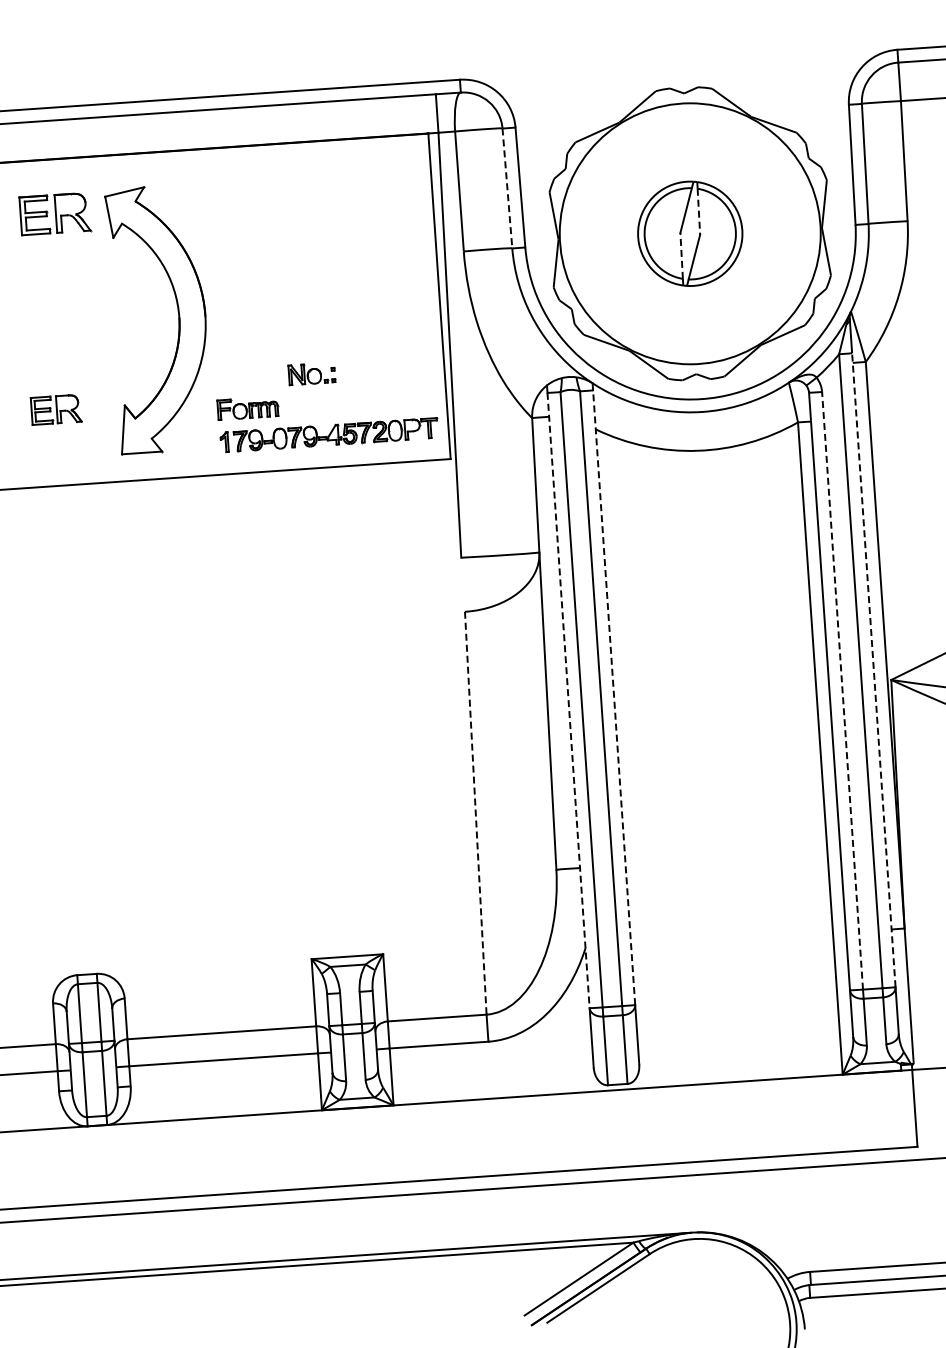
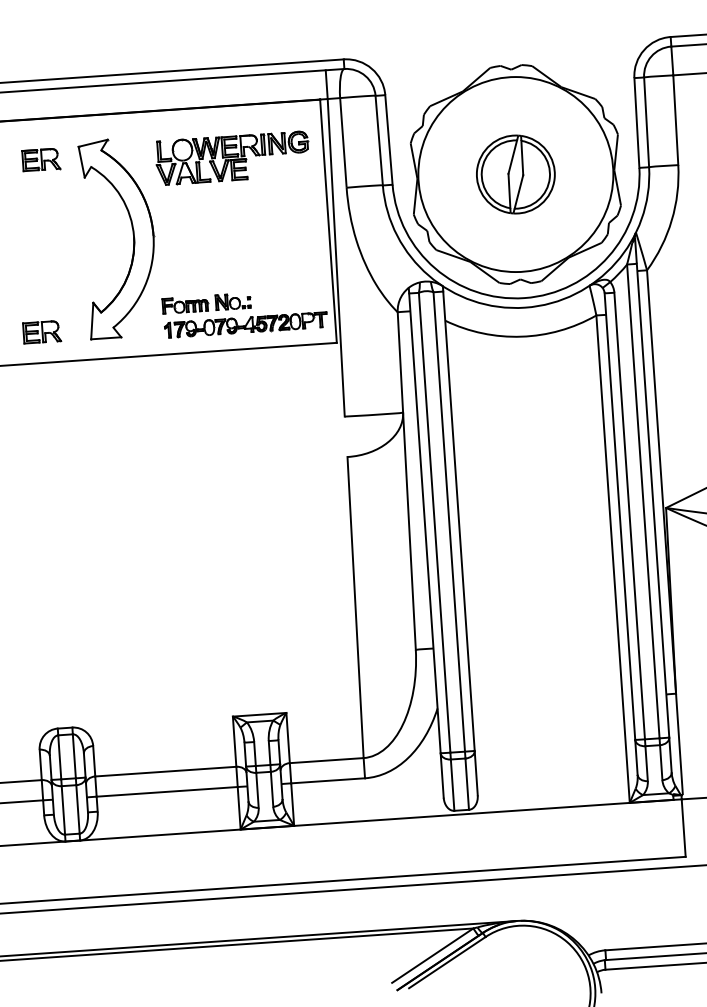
line: (507, 188) -> (379, 140), dashed -> solid
part: (310, 211) -> (232, 157), added
line: (698, 212) -> (522, 158), dashed -> solid
part: (55, 214) -> (41, 160), size x0.71
line: (681, 255) -> (509, 190), dashed -> solid
part: (311, 374) -> (232, 302), moved
part: (55, 409) -> (41, 331), moved
line: (873, 670) -> (652, 500), dashed -> solid
line: (842, 690) -> (629, 515), dashed -> solid
line: (614, 697) -> (459, 521), dashed -> solid
line: (568, 700) -> (424, 523), dashed -> solid
line: (475, 813) -> (355, 607), dashed -> solid

